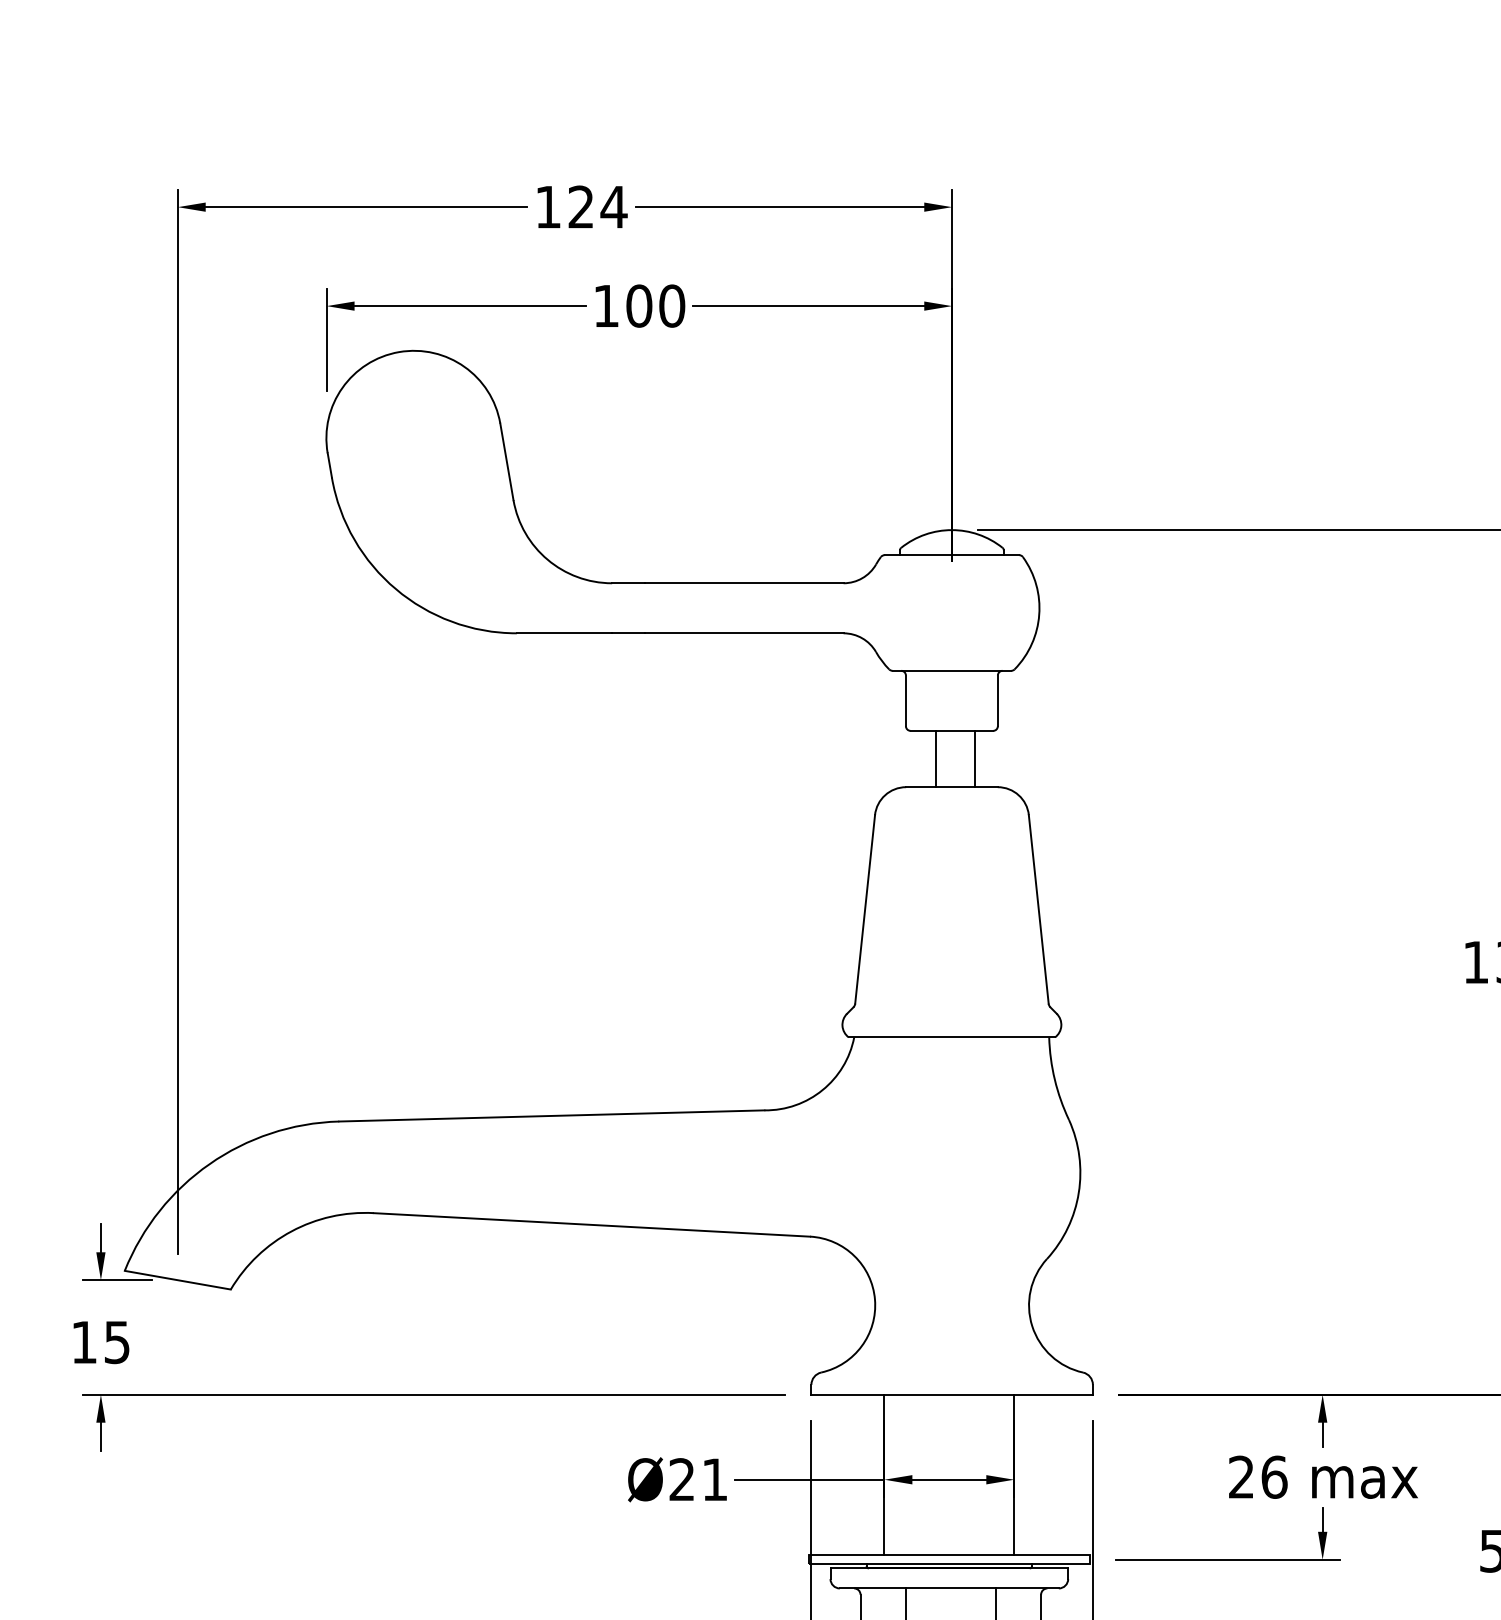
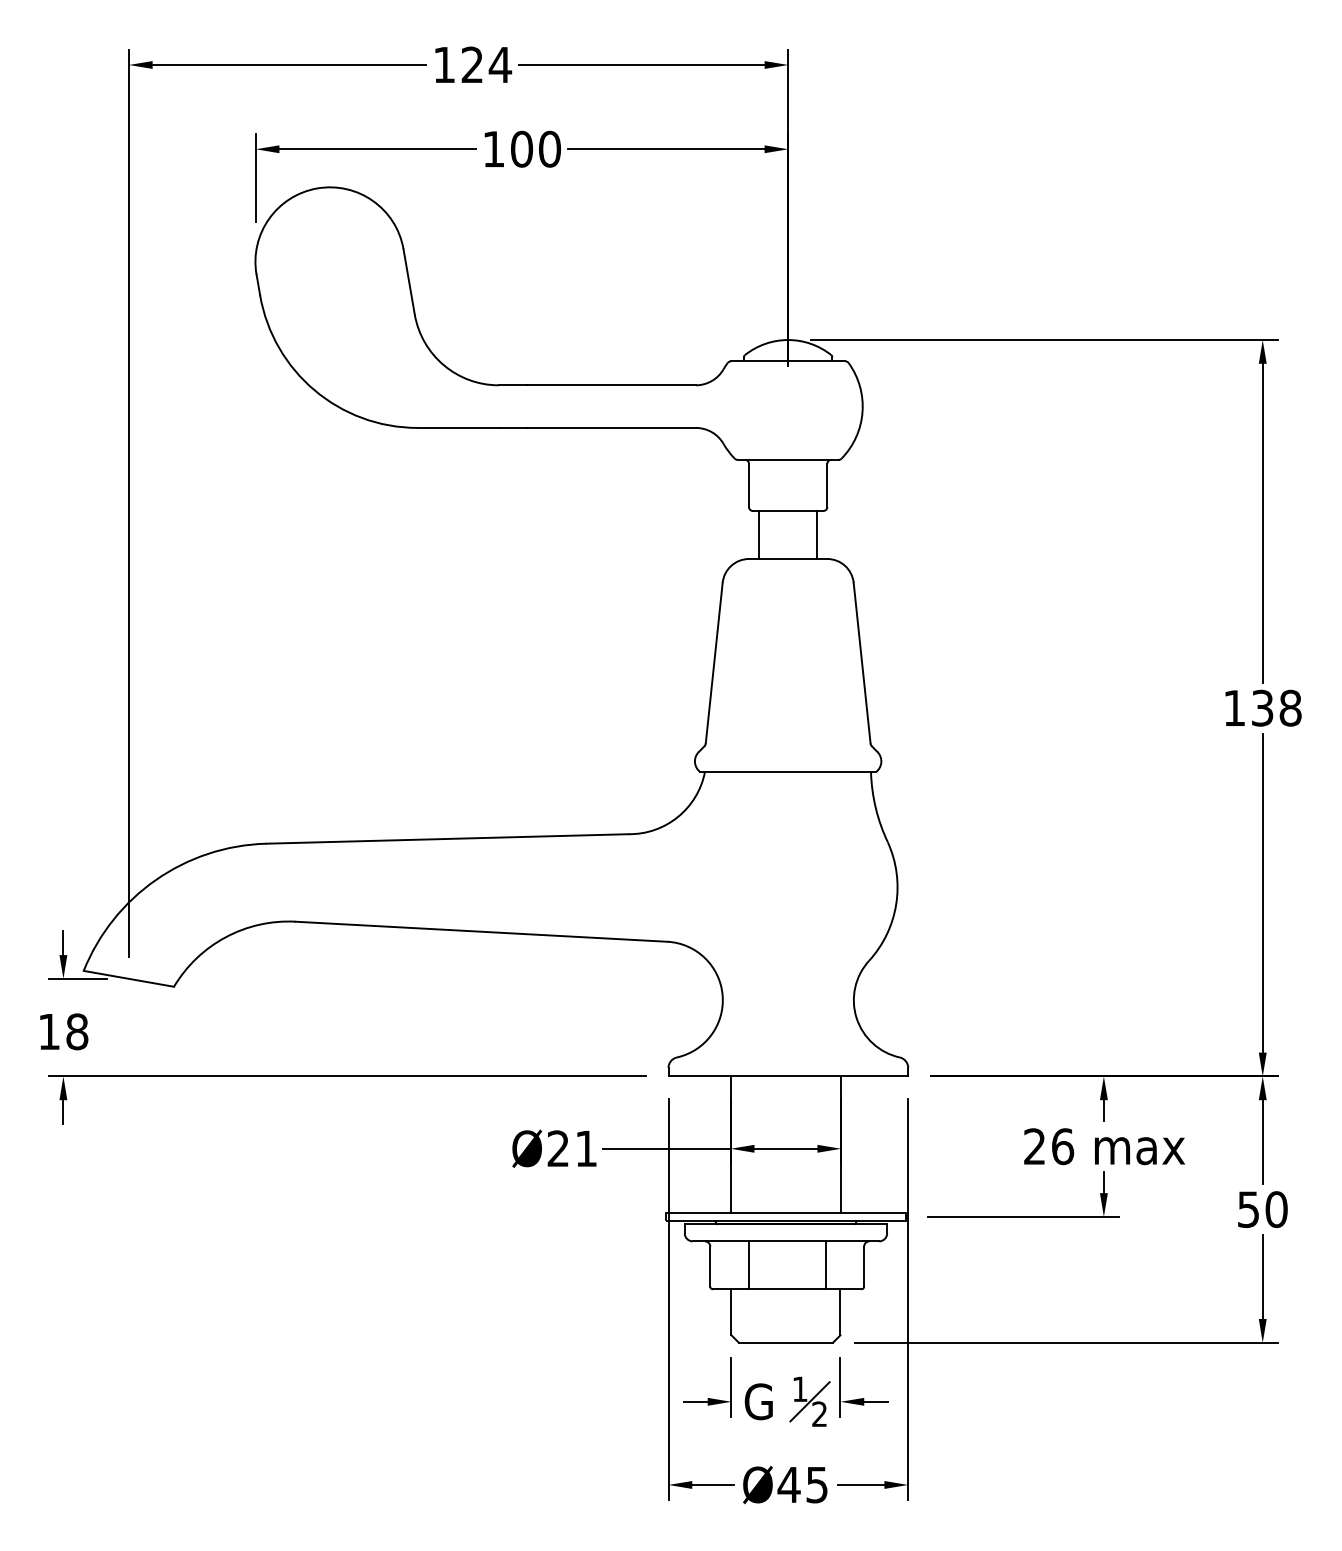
line: (935, 758) -> (817, 534), moved
line: (975, 758) -> (759, 534), moved
text: (117, 1342) -> (77, 1031), 15 -> 18

